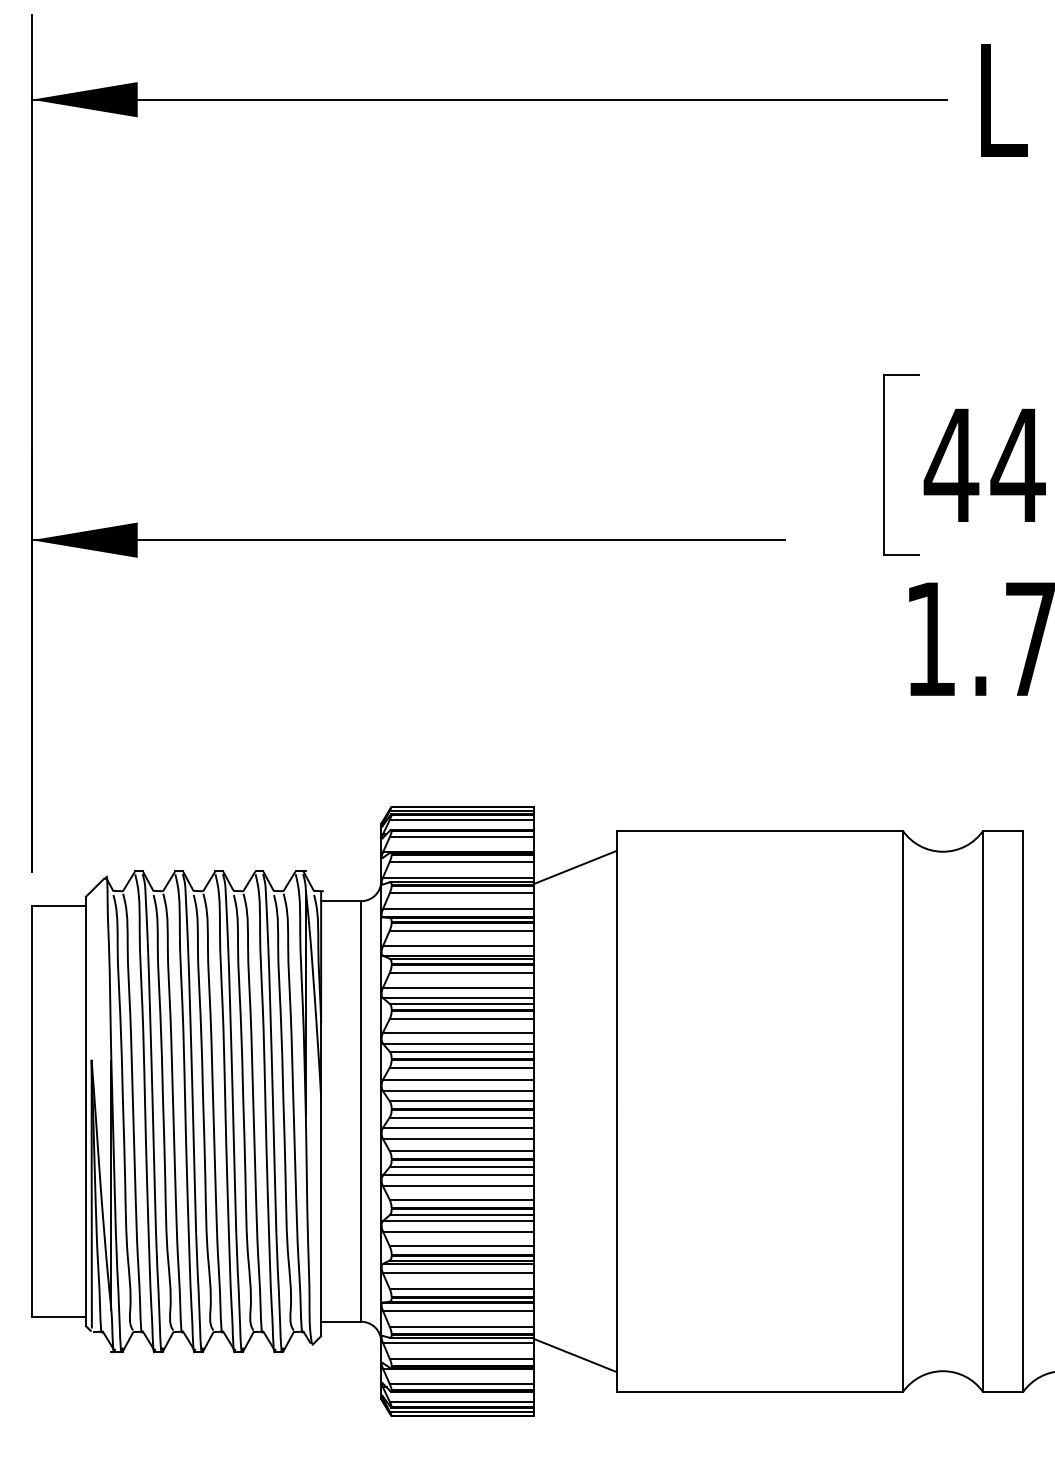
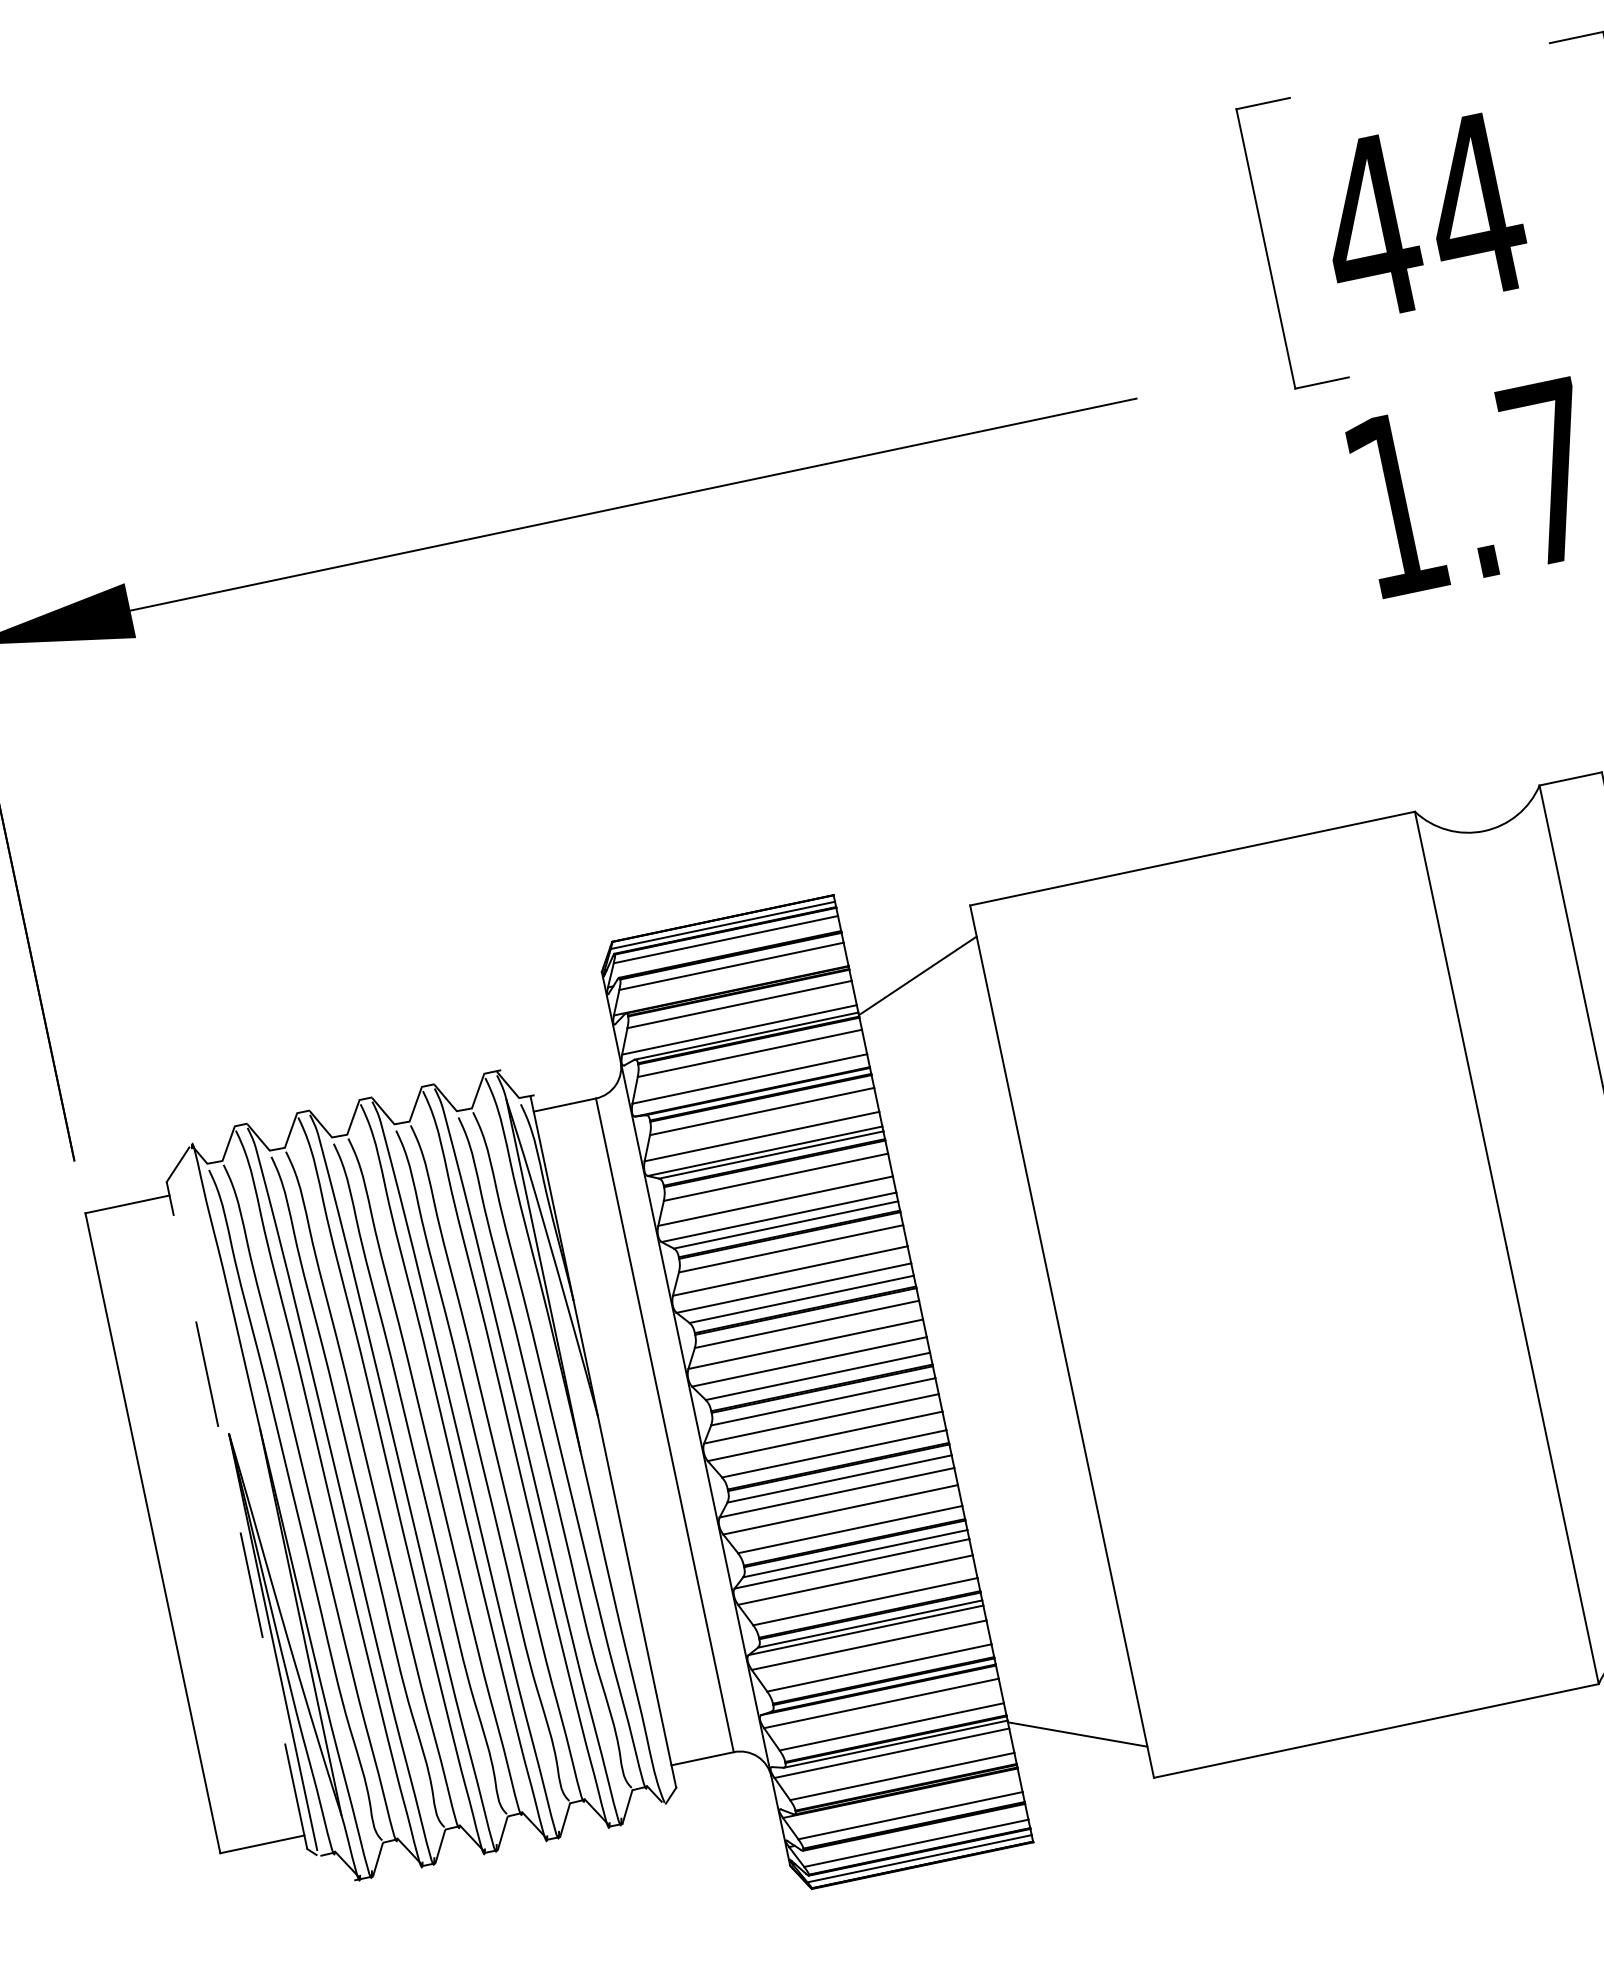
line: (85, 1111) -> (236, 1515), solid -> dashed

